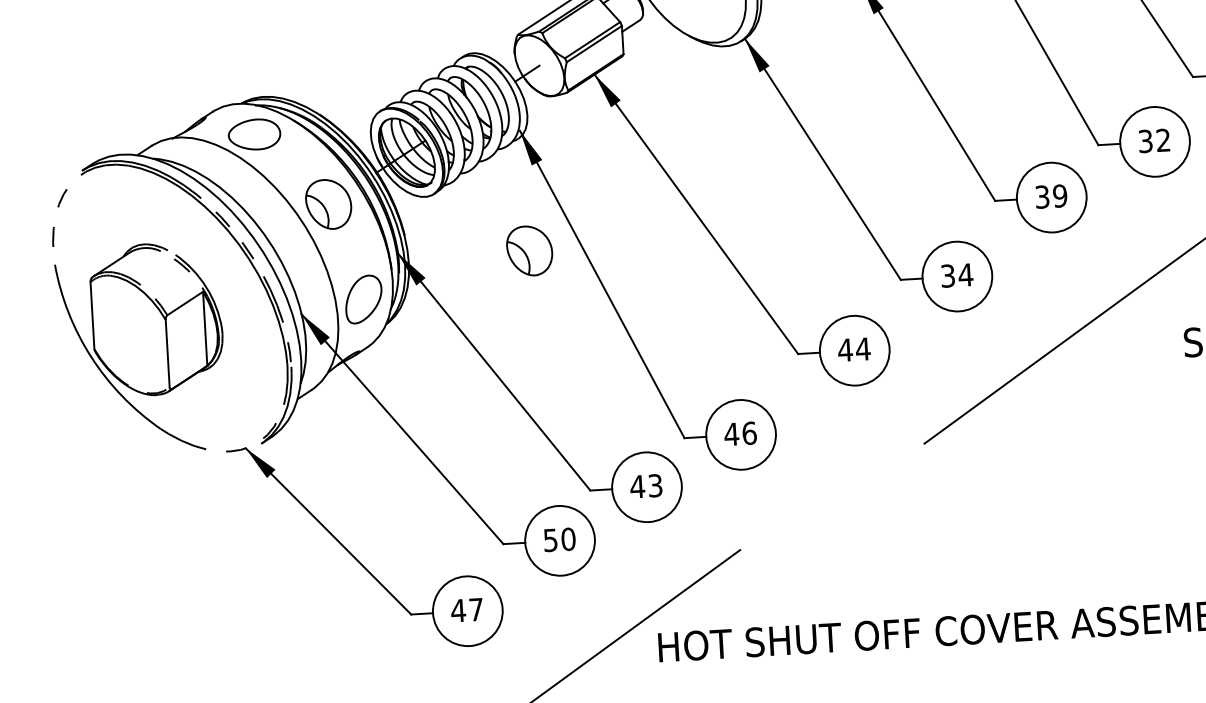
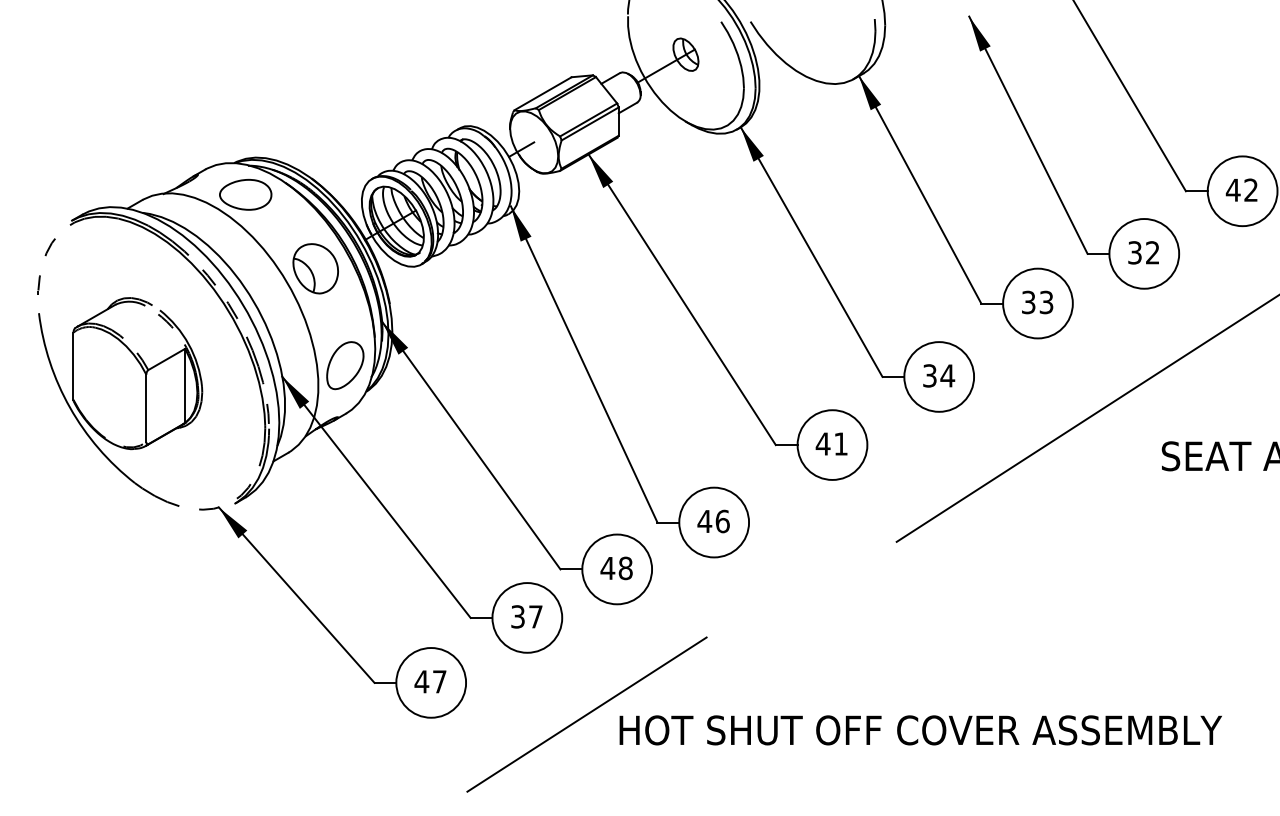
text: (1060, 195) -> (1046, 301), 39 -> 33
part: (529, 250) -> (513, 326), removed
text: (862, 348) -> (840, 443), 44 -> 41
text: (655, 485) -> (625, 568), 43 -> 48
text: (560, 539) -> (527, 616), 50 -> 37

